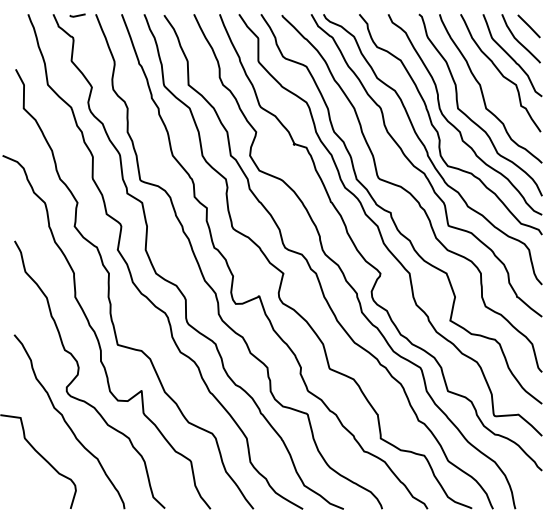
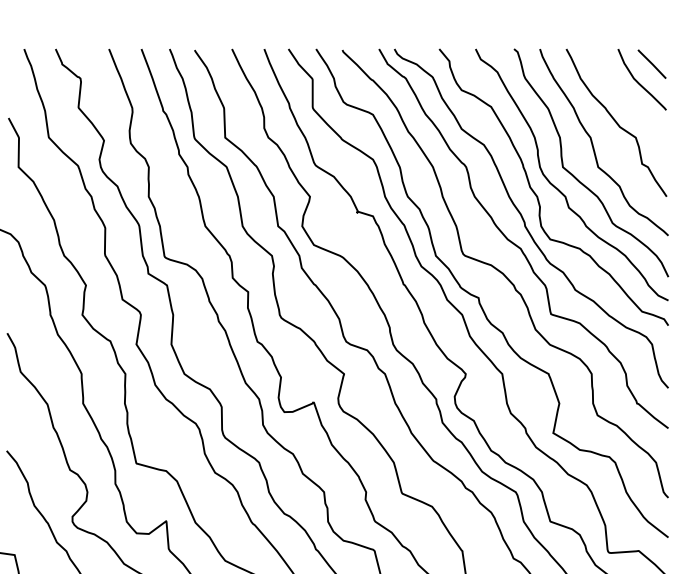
line: (77, 15) -> (85, 50), removed
curve: (511, 56) -> (630, 101), removed

